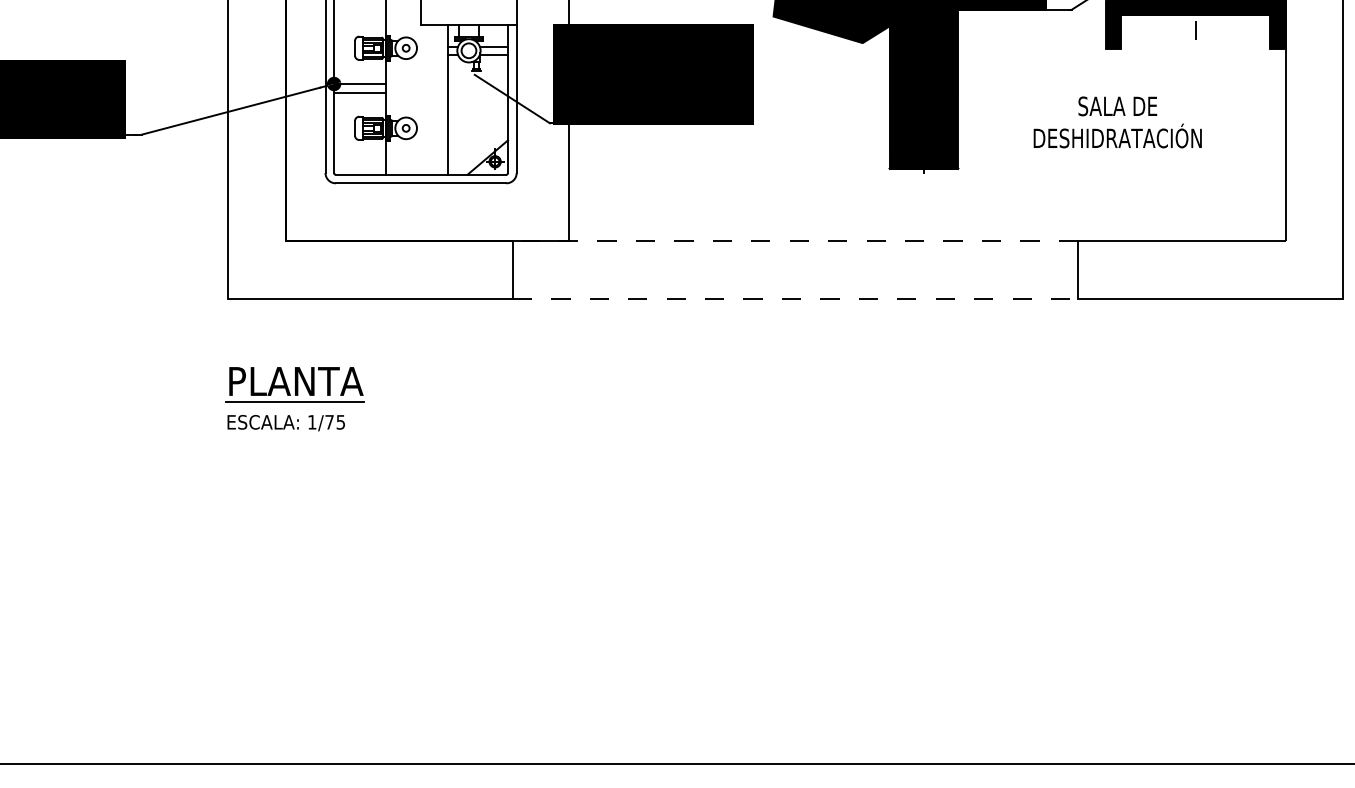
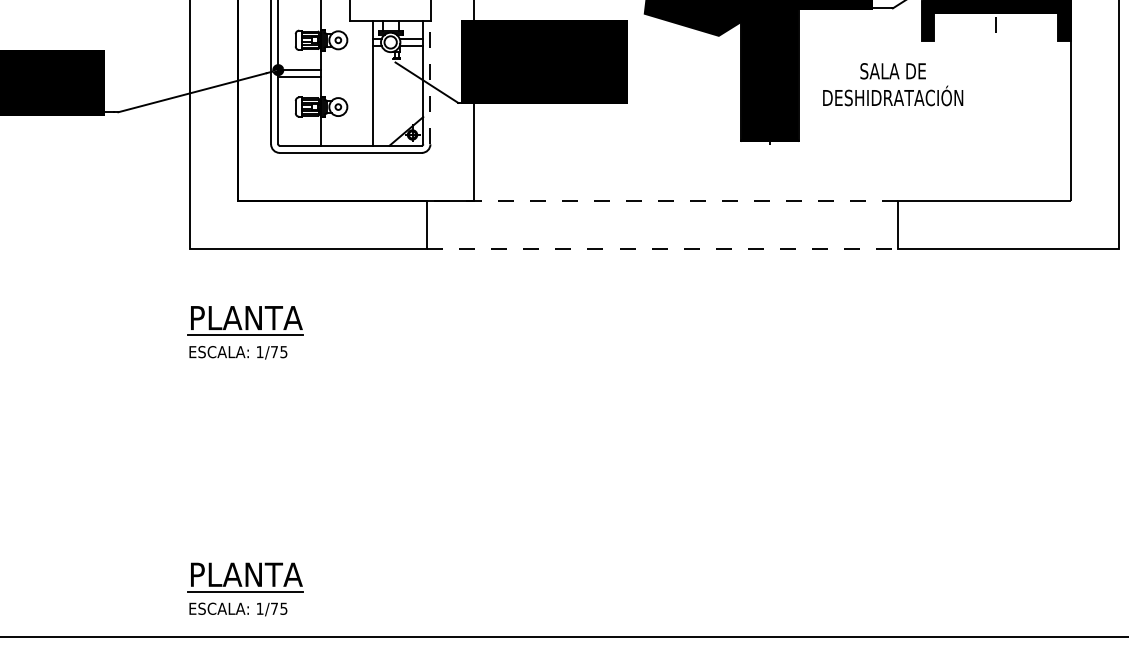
line: (516, 99) -> (430, 83), solid -> dashed
text: (1117, 122) -> (892, 84), moved
part: (294, 707) -> (245, 589), added

